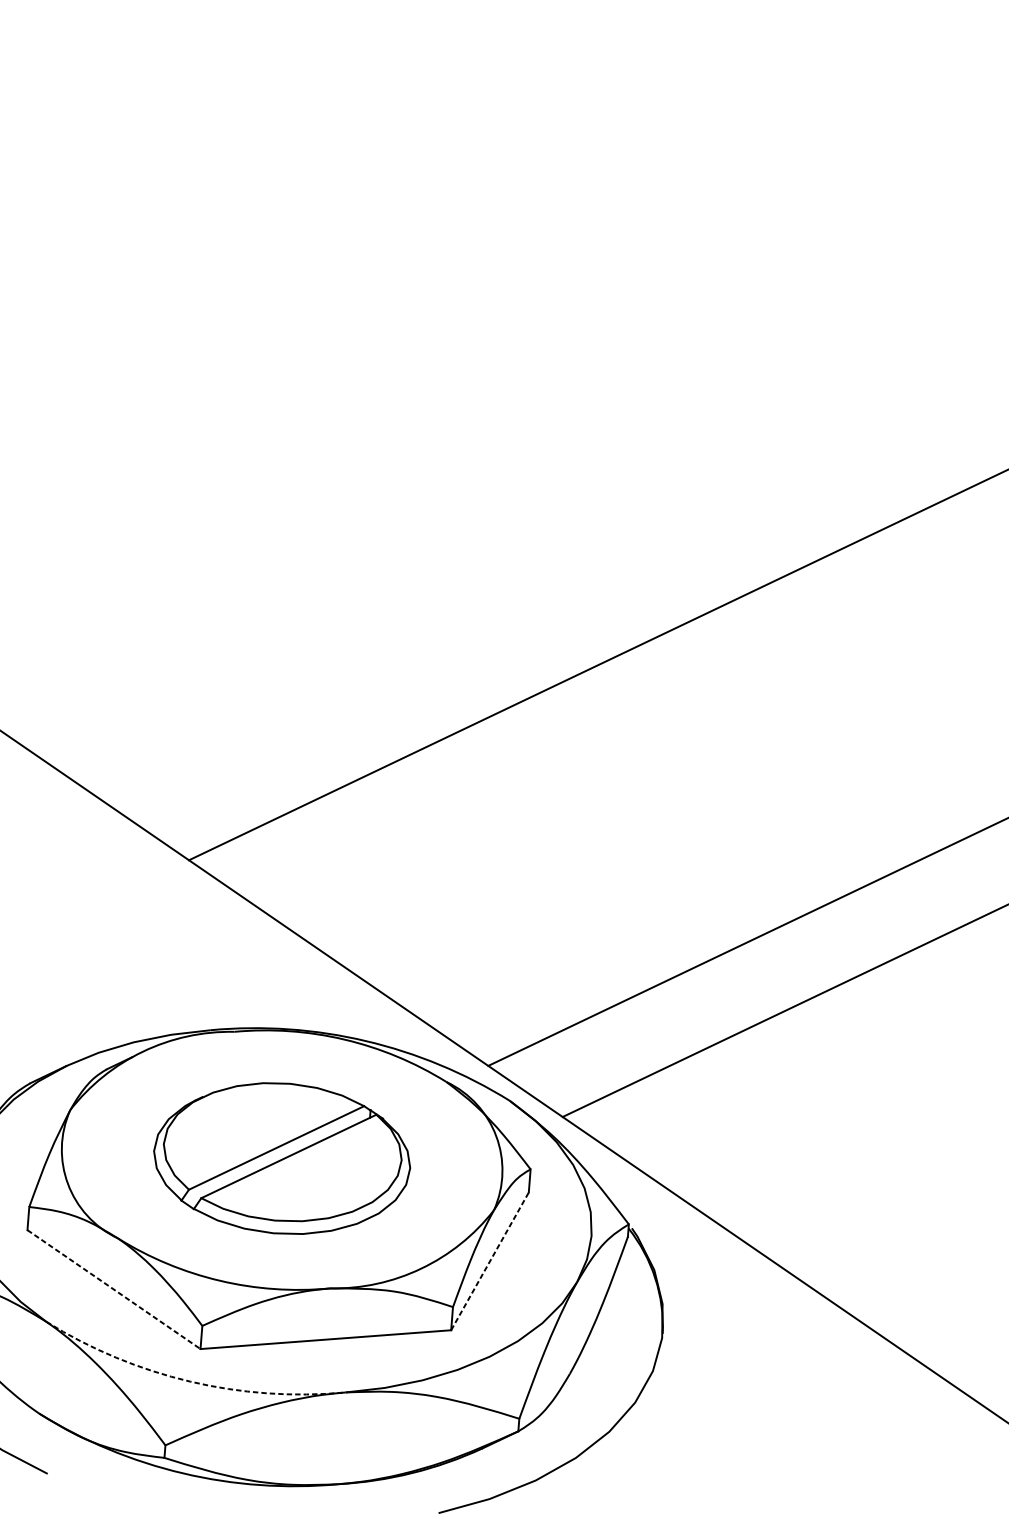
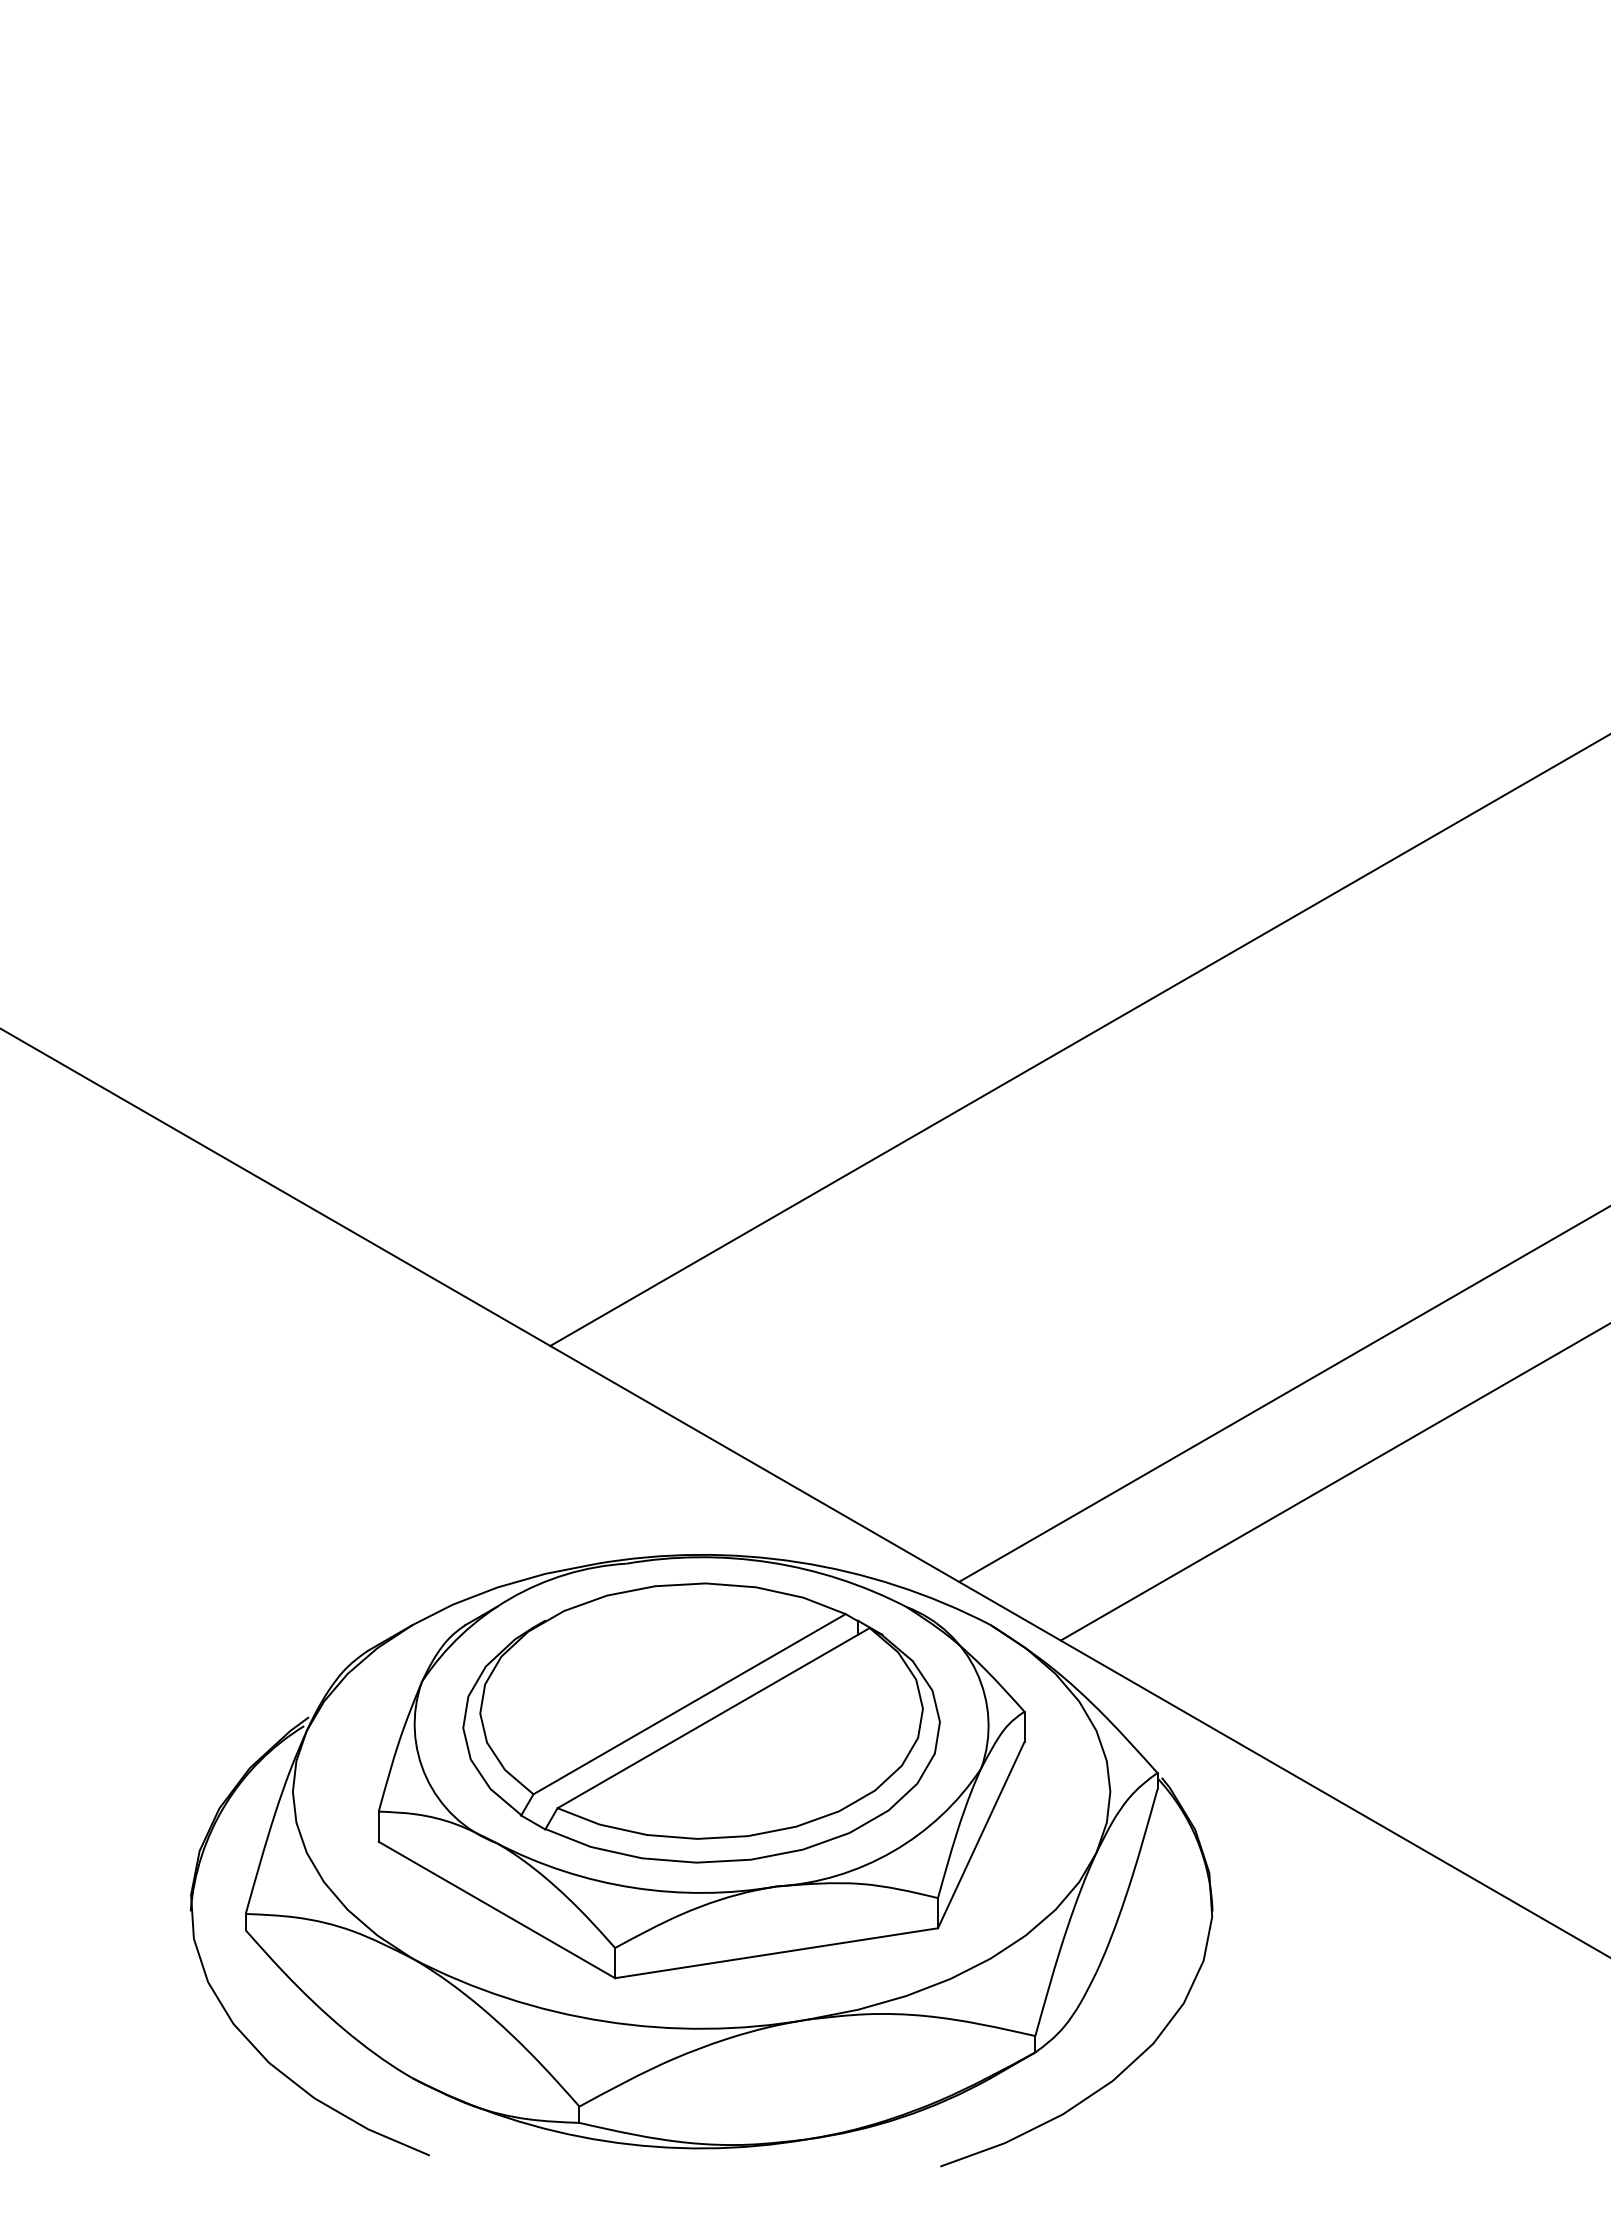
part: (282, 1158) -> (701, 1722), size x1.43
line: (490, 1261) -> (981, 1835), dashed -> solid
line: (114, 1290) -> (497, 1910), dashed -> solid
arc: (190, 1381) -> (605, 2021), dashed -> solid

